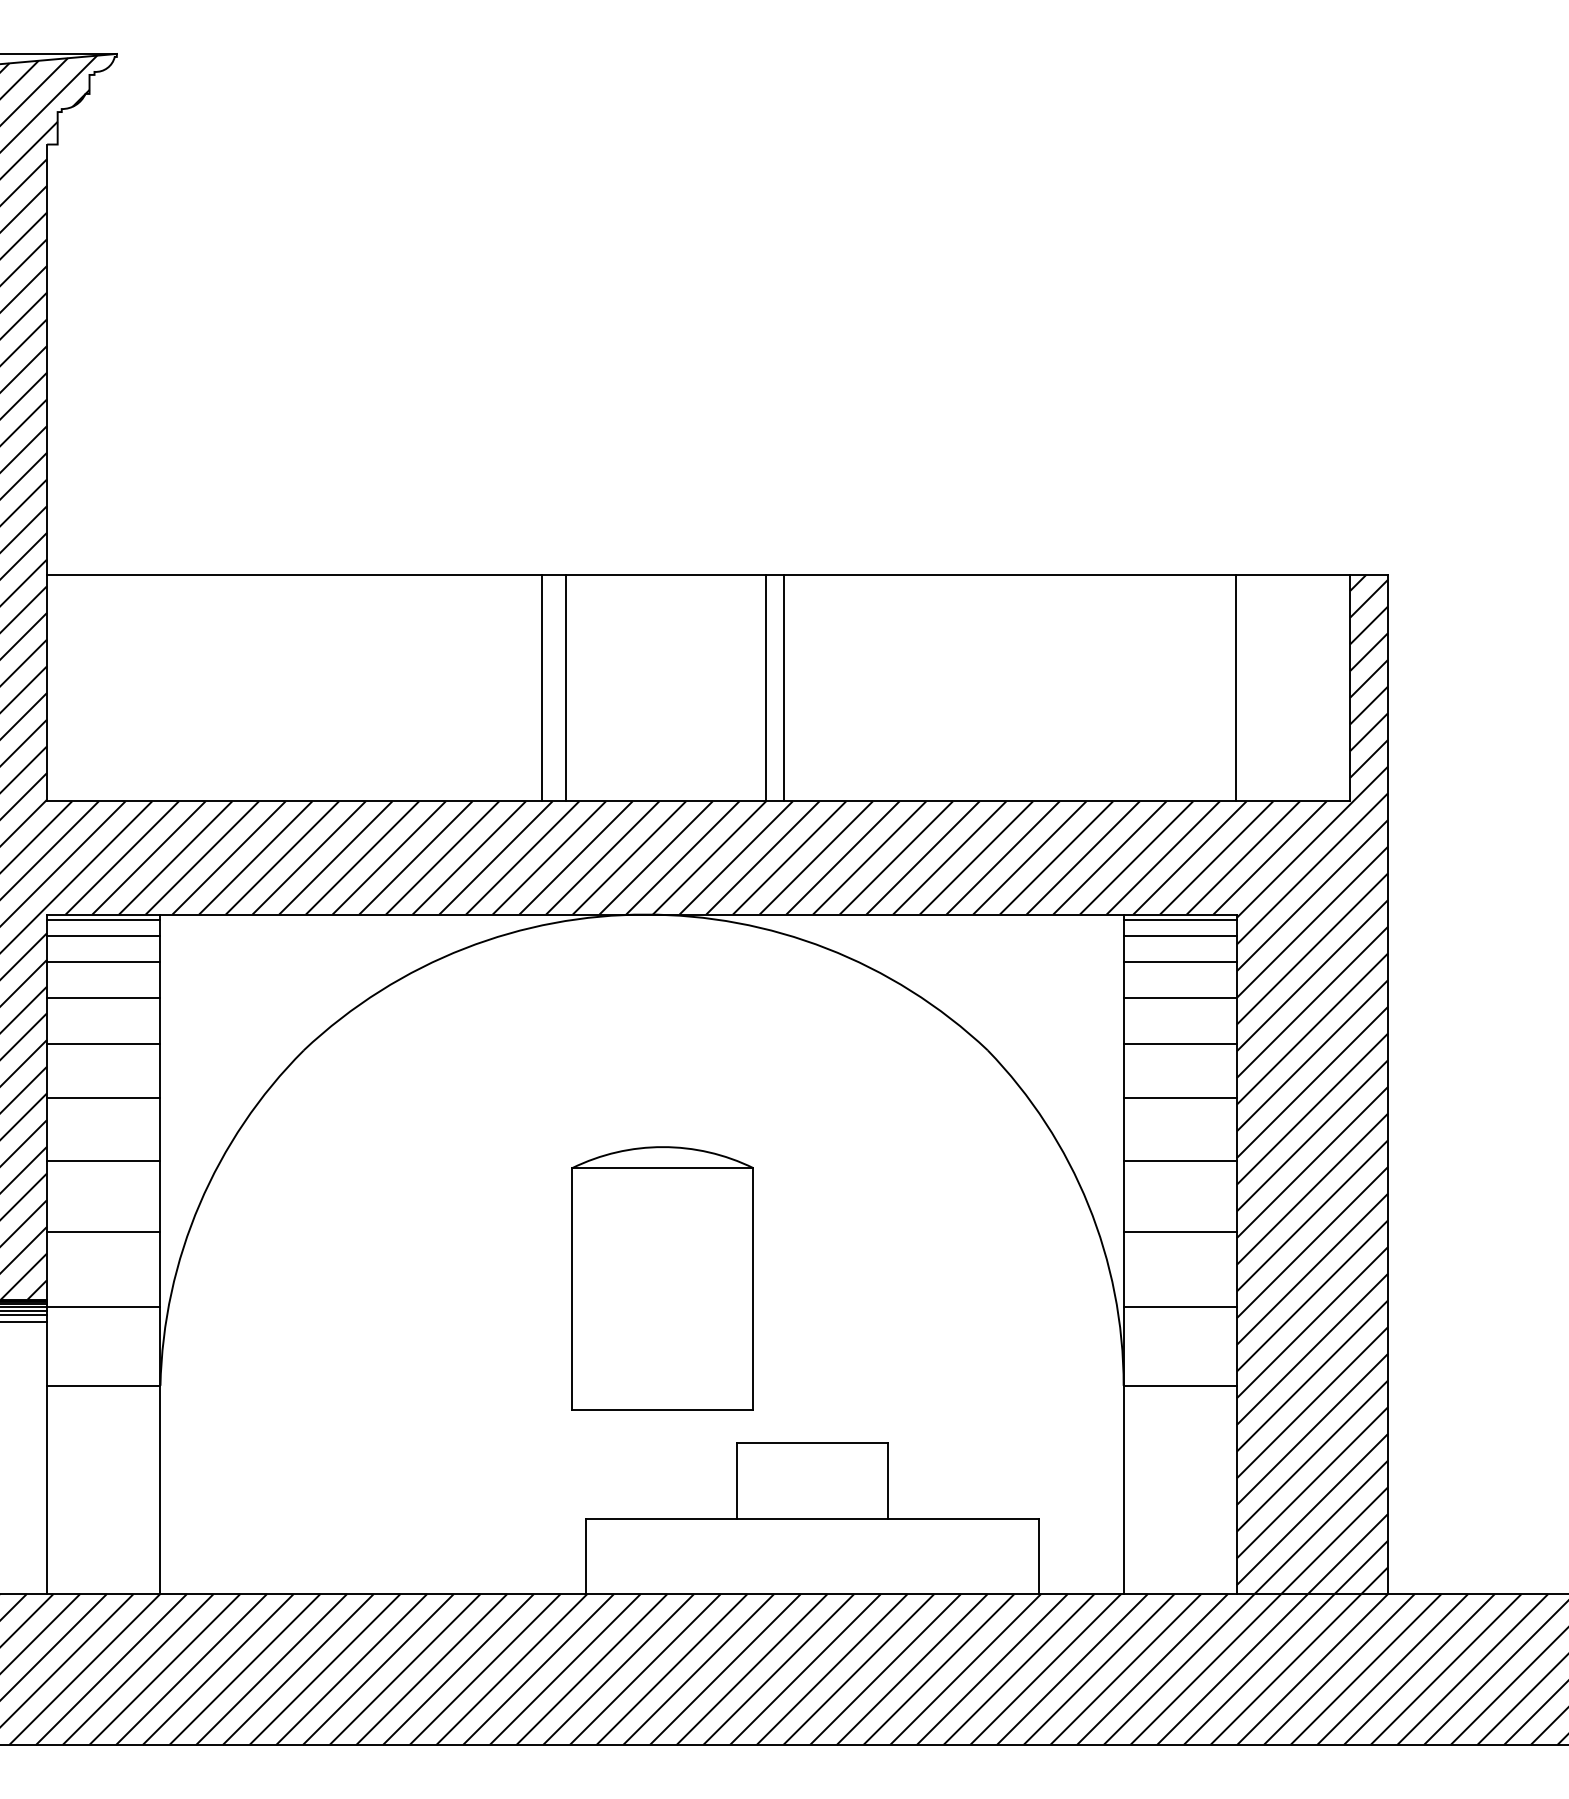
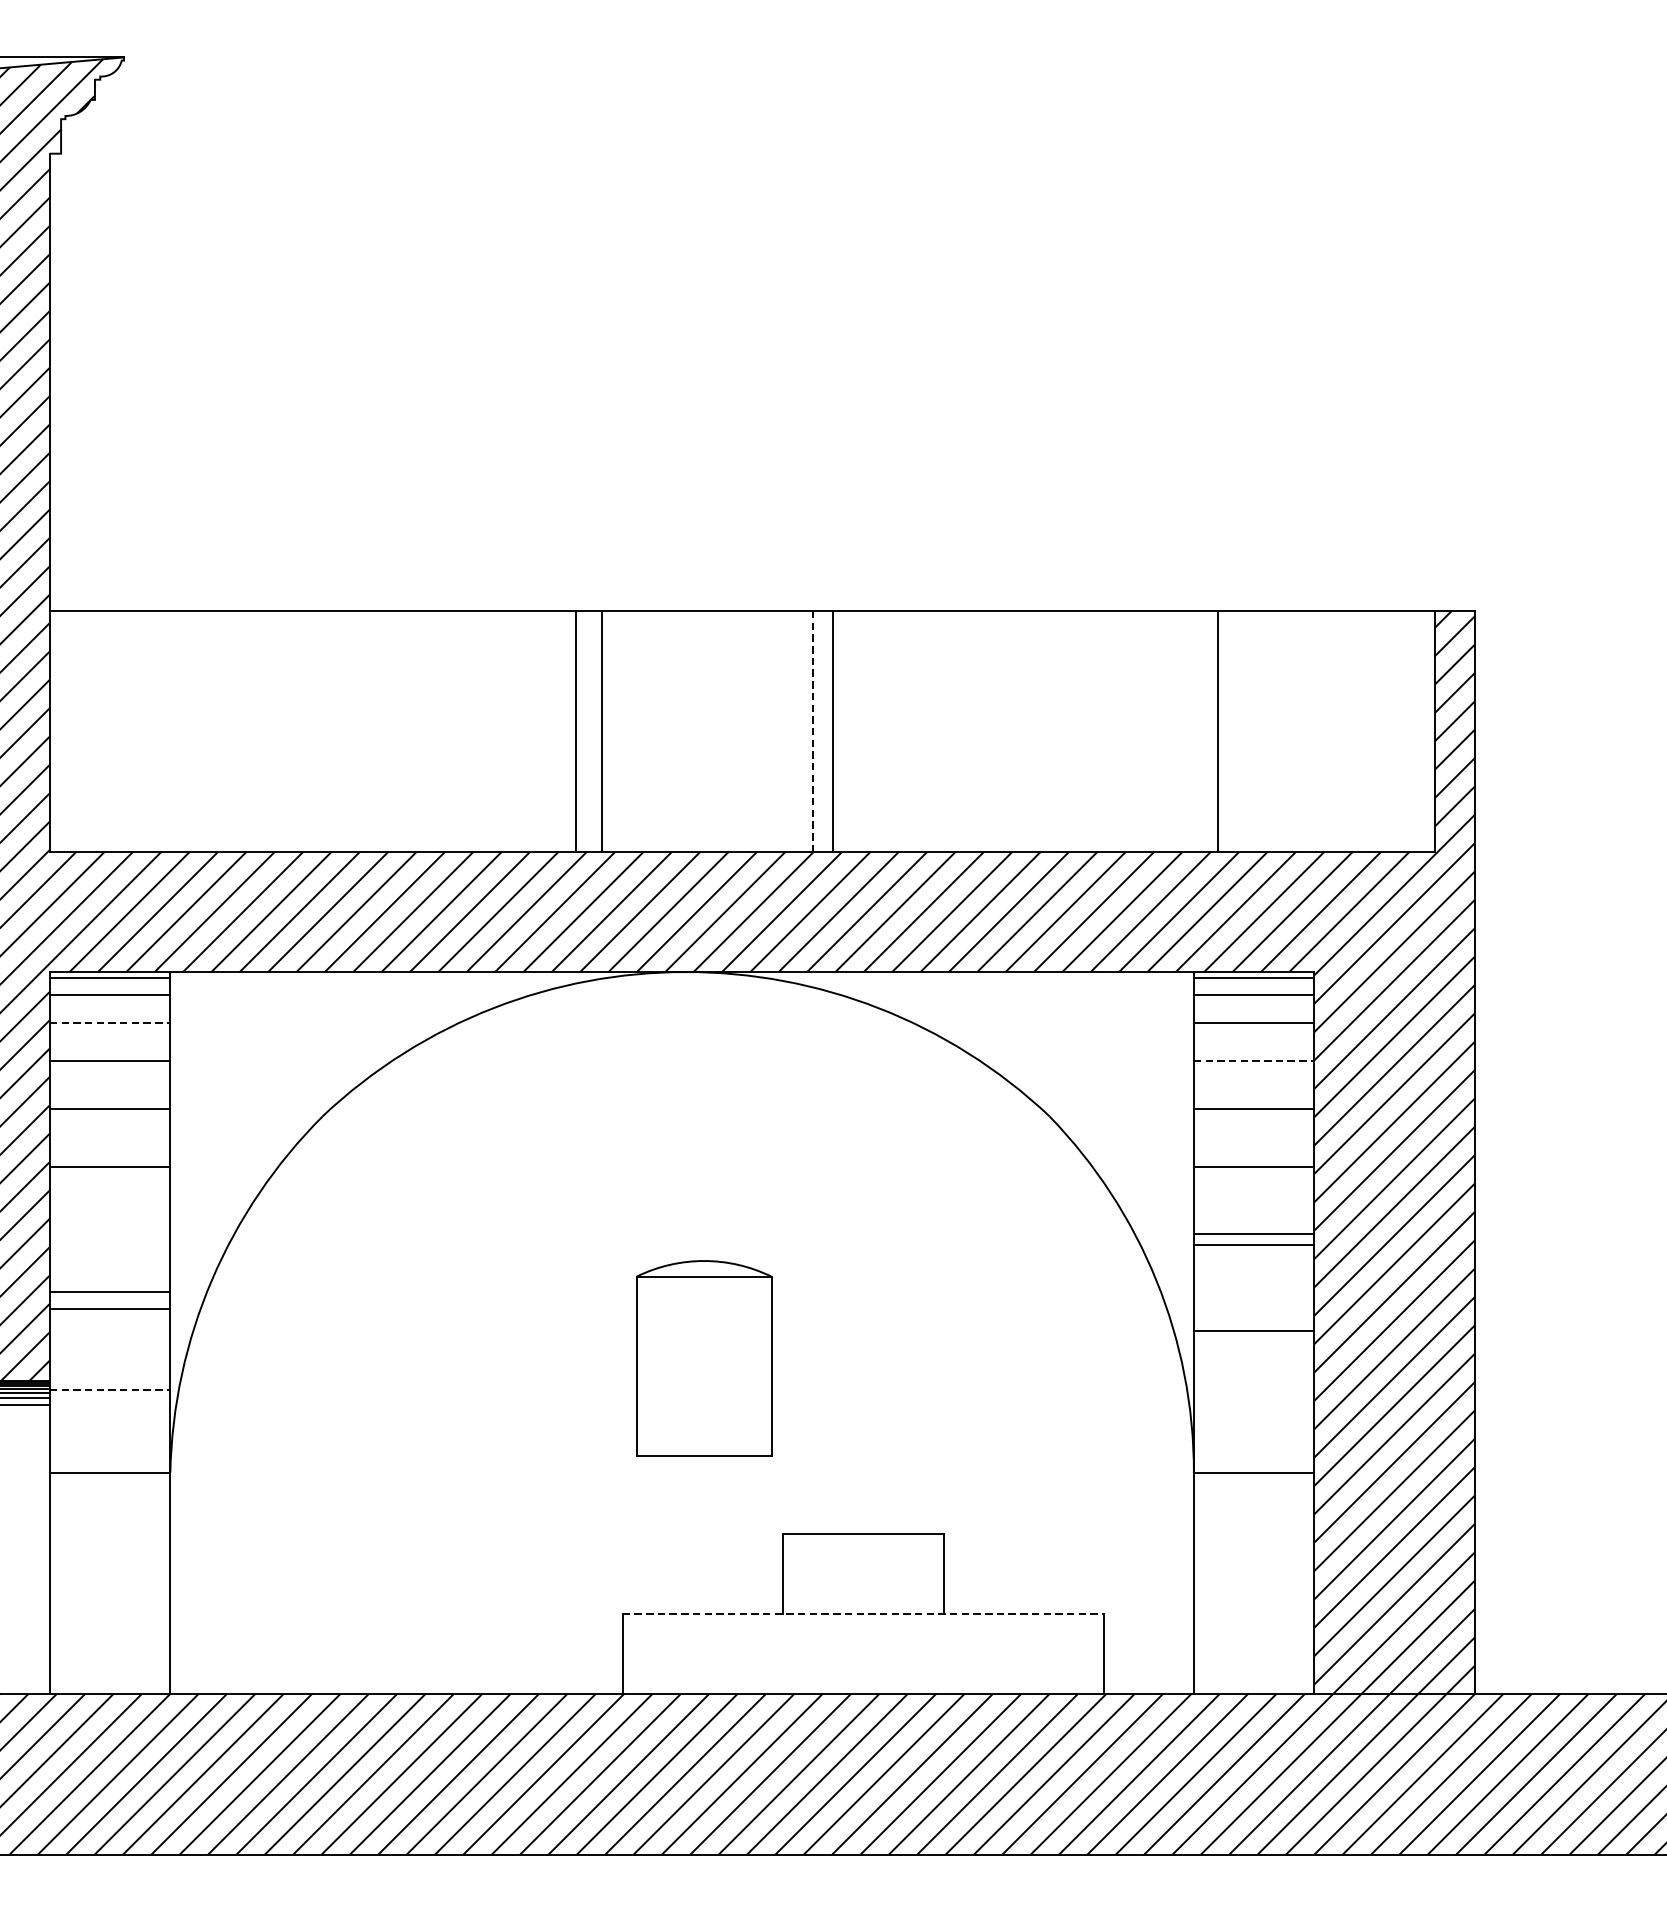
line: (1235, 687) -> (1218, 730), moved
line: (765, 688) -> (813, 731), solid -> dashed
line: (103, 962) -> (109, 1022), solid -> dashed
line: (1180, 998) -> (1254, 1061), solid -> dashed
line: (103, 1161) -> (109, 1292), moved
line: (1179, 1231) -> (1253, 1245), moved
part: (662, 1278) -> (703, 1358), size x0.7
line: (103, 1307) -> (109, 1389), solid -> dashed
line: (1179, 1307) -> (1253, 1331), moved
line: (813, 1518) -> (864, 1613), solid -> dashed

